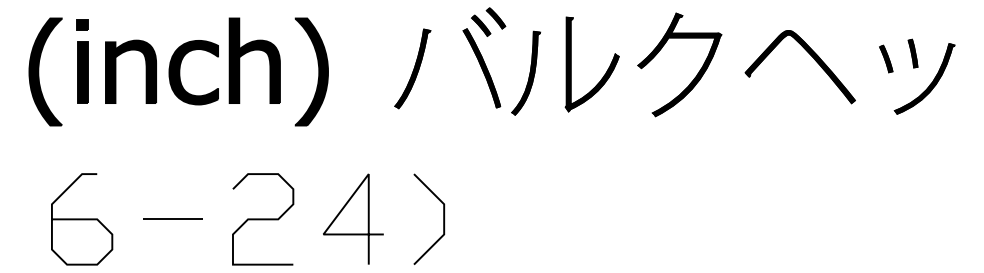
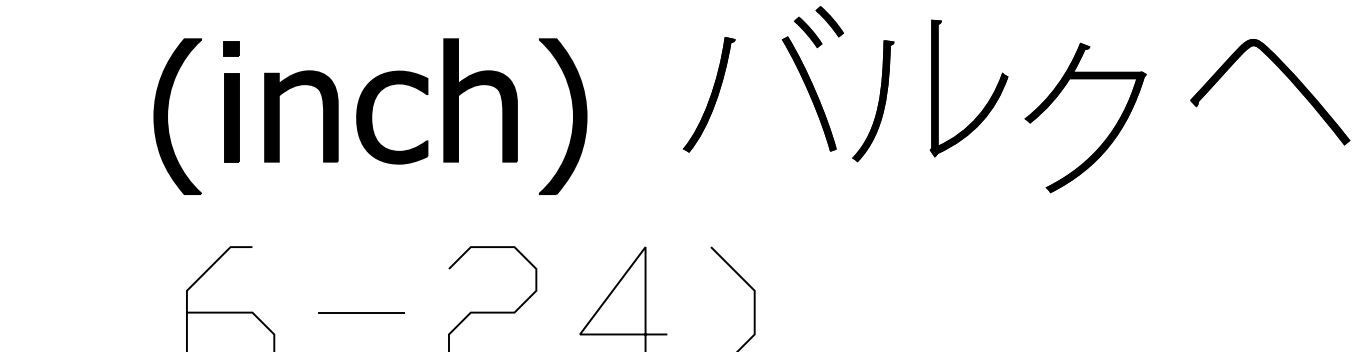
part: (178, 71) -> (370, 115), moved
part: (696, 74) -> (1109, 131), moved

